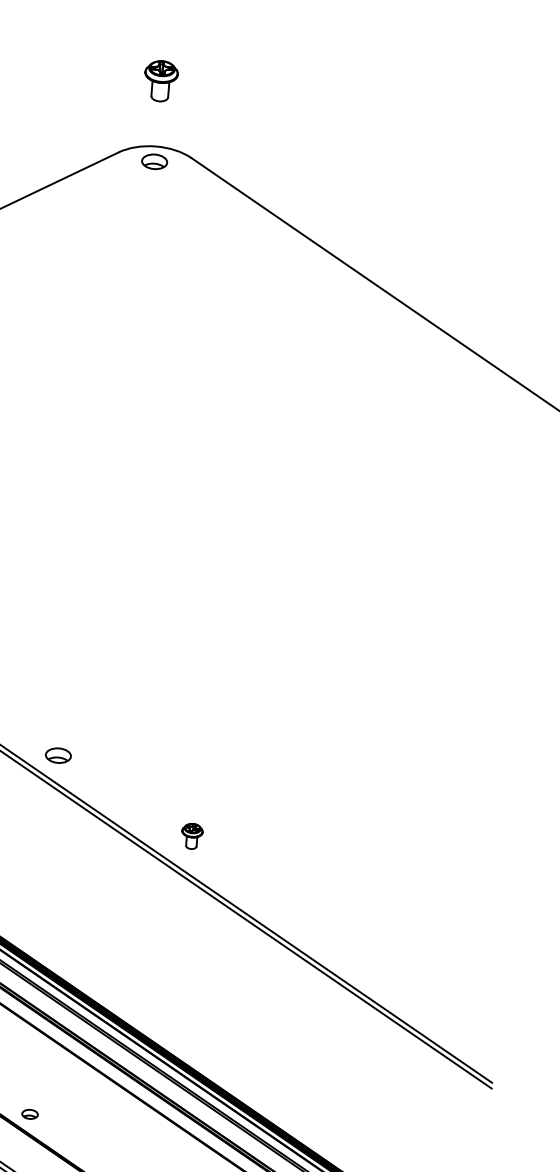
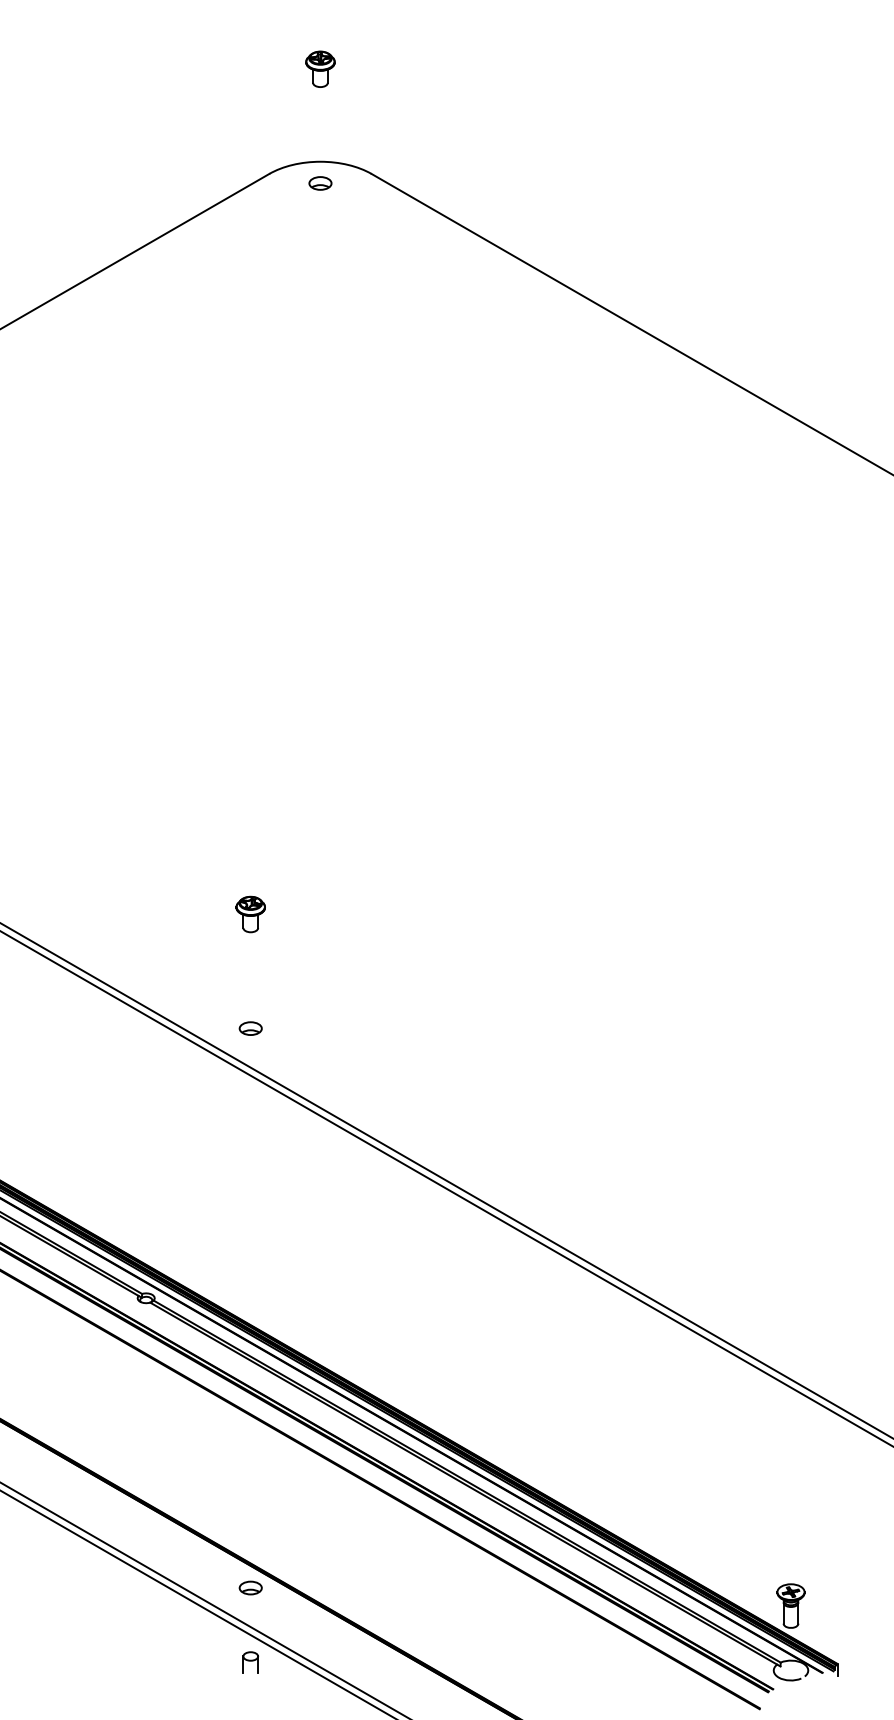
part: (161, 80) -> (320, 68), size x0.62
part: (154, 161) -> (320, 183), size x0.62
part: (58, 755) -> (250, 1028), size x0.62
part: (191, 836) -> (250, 914), moved
part: (29, 1113) -> (250, 1587), moved

